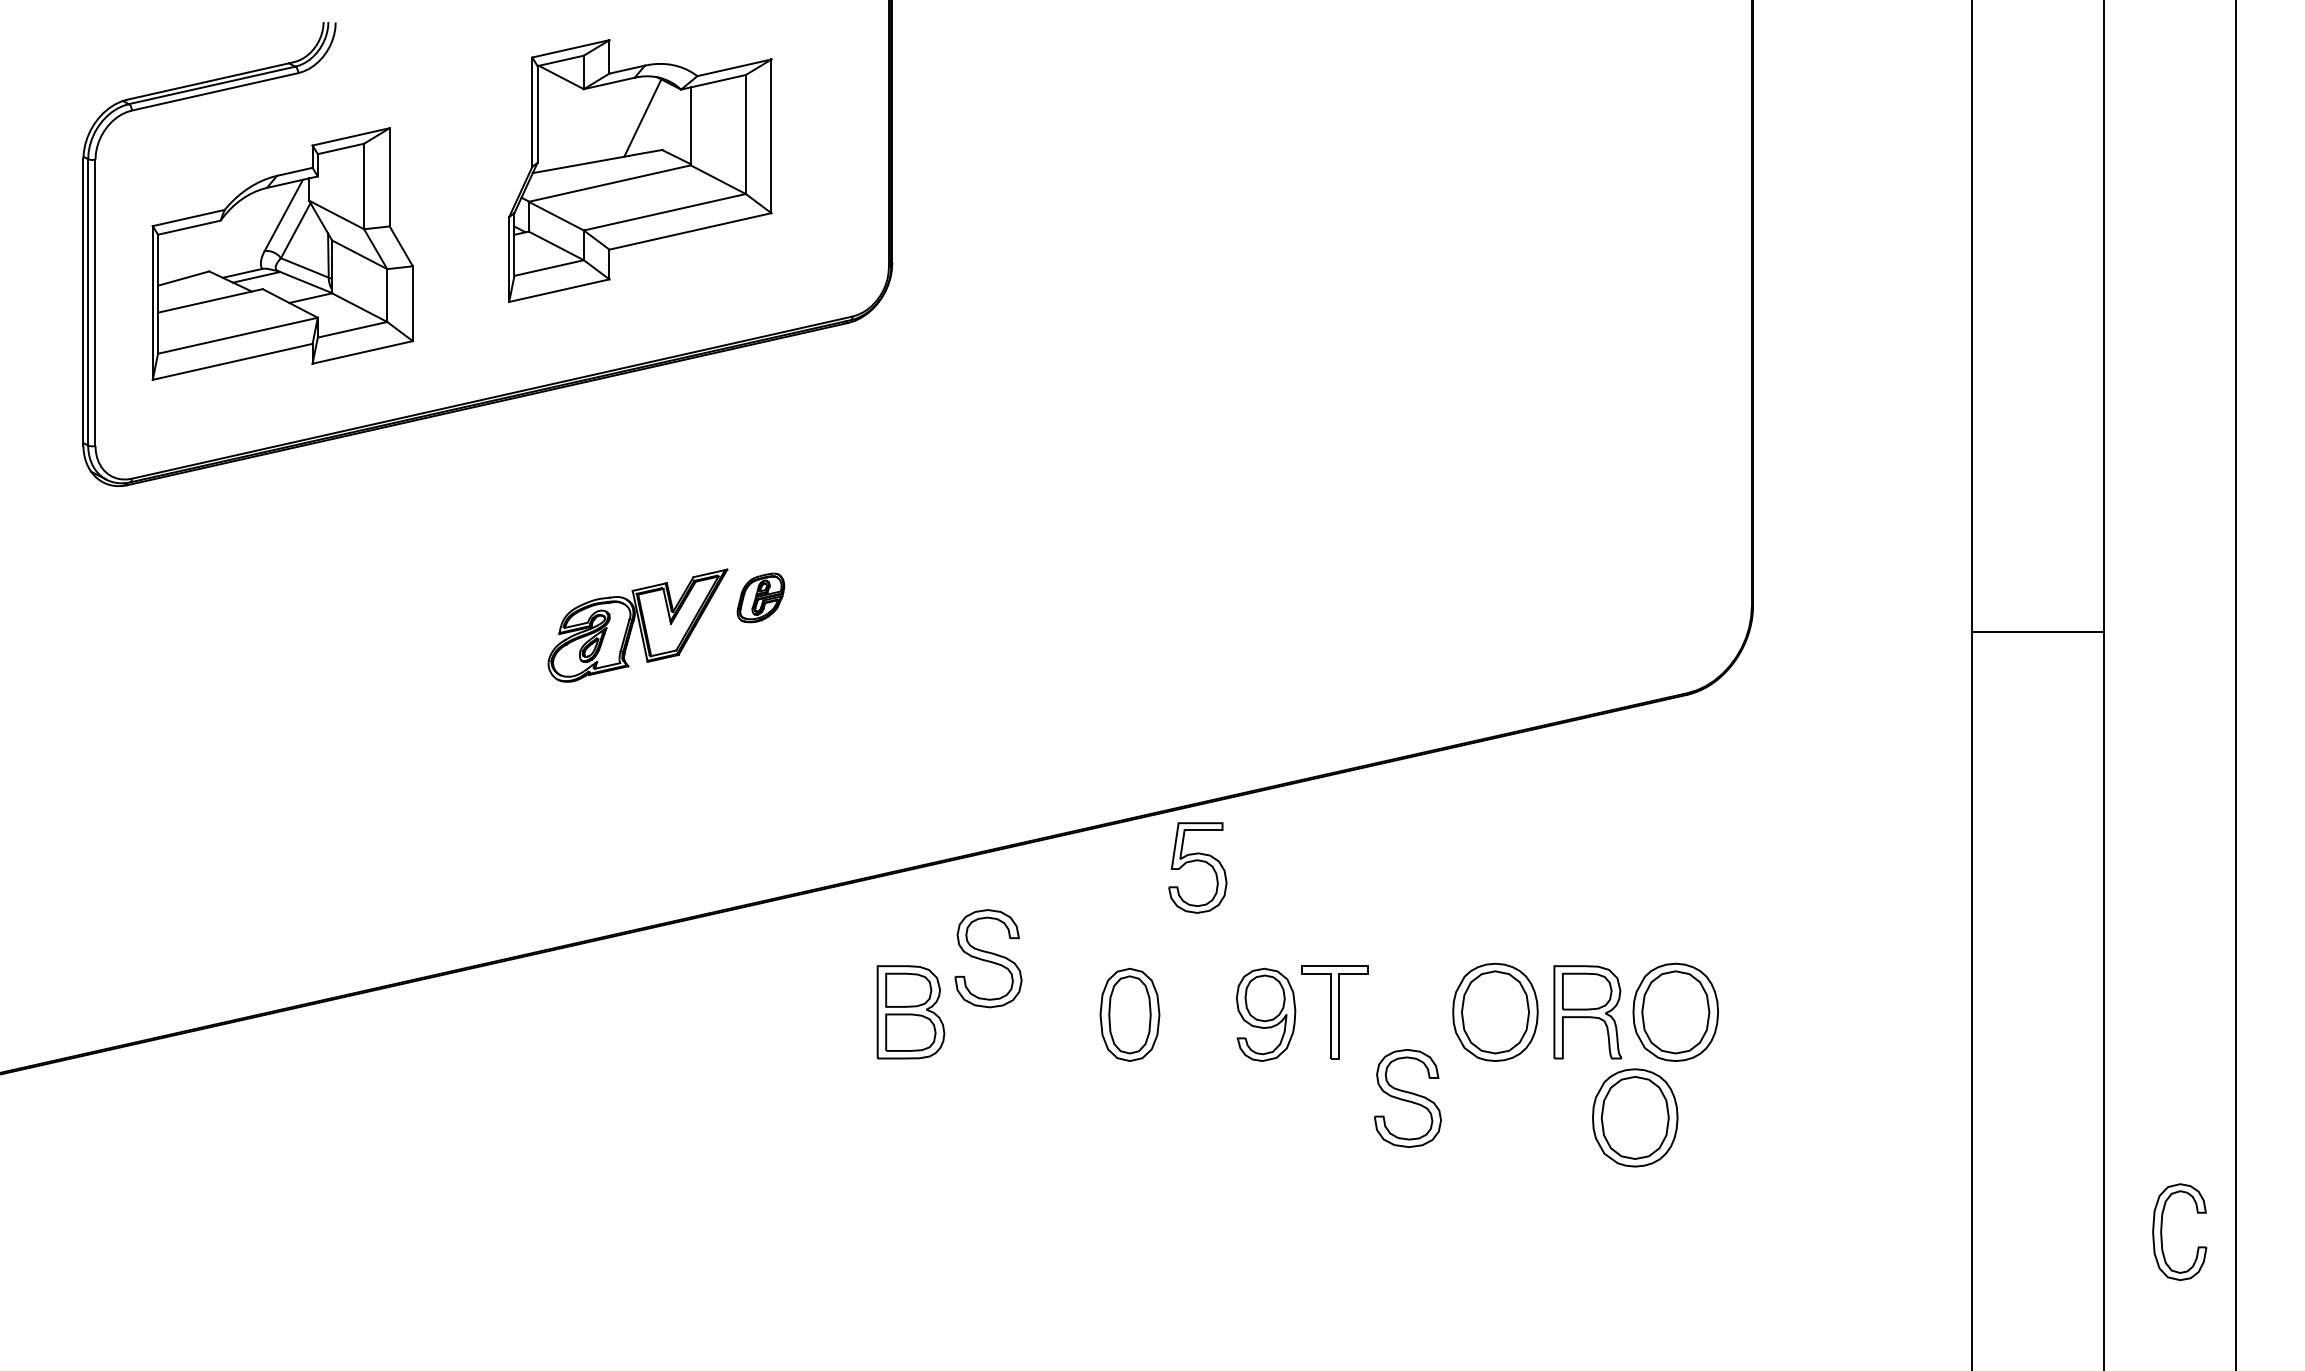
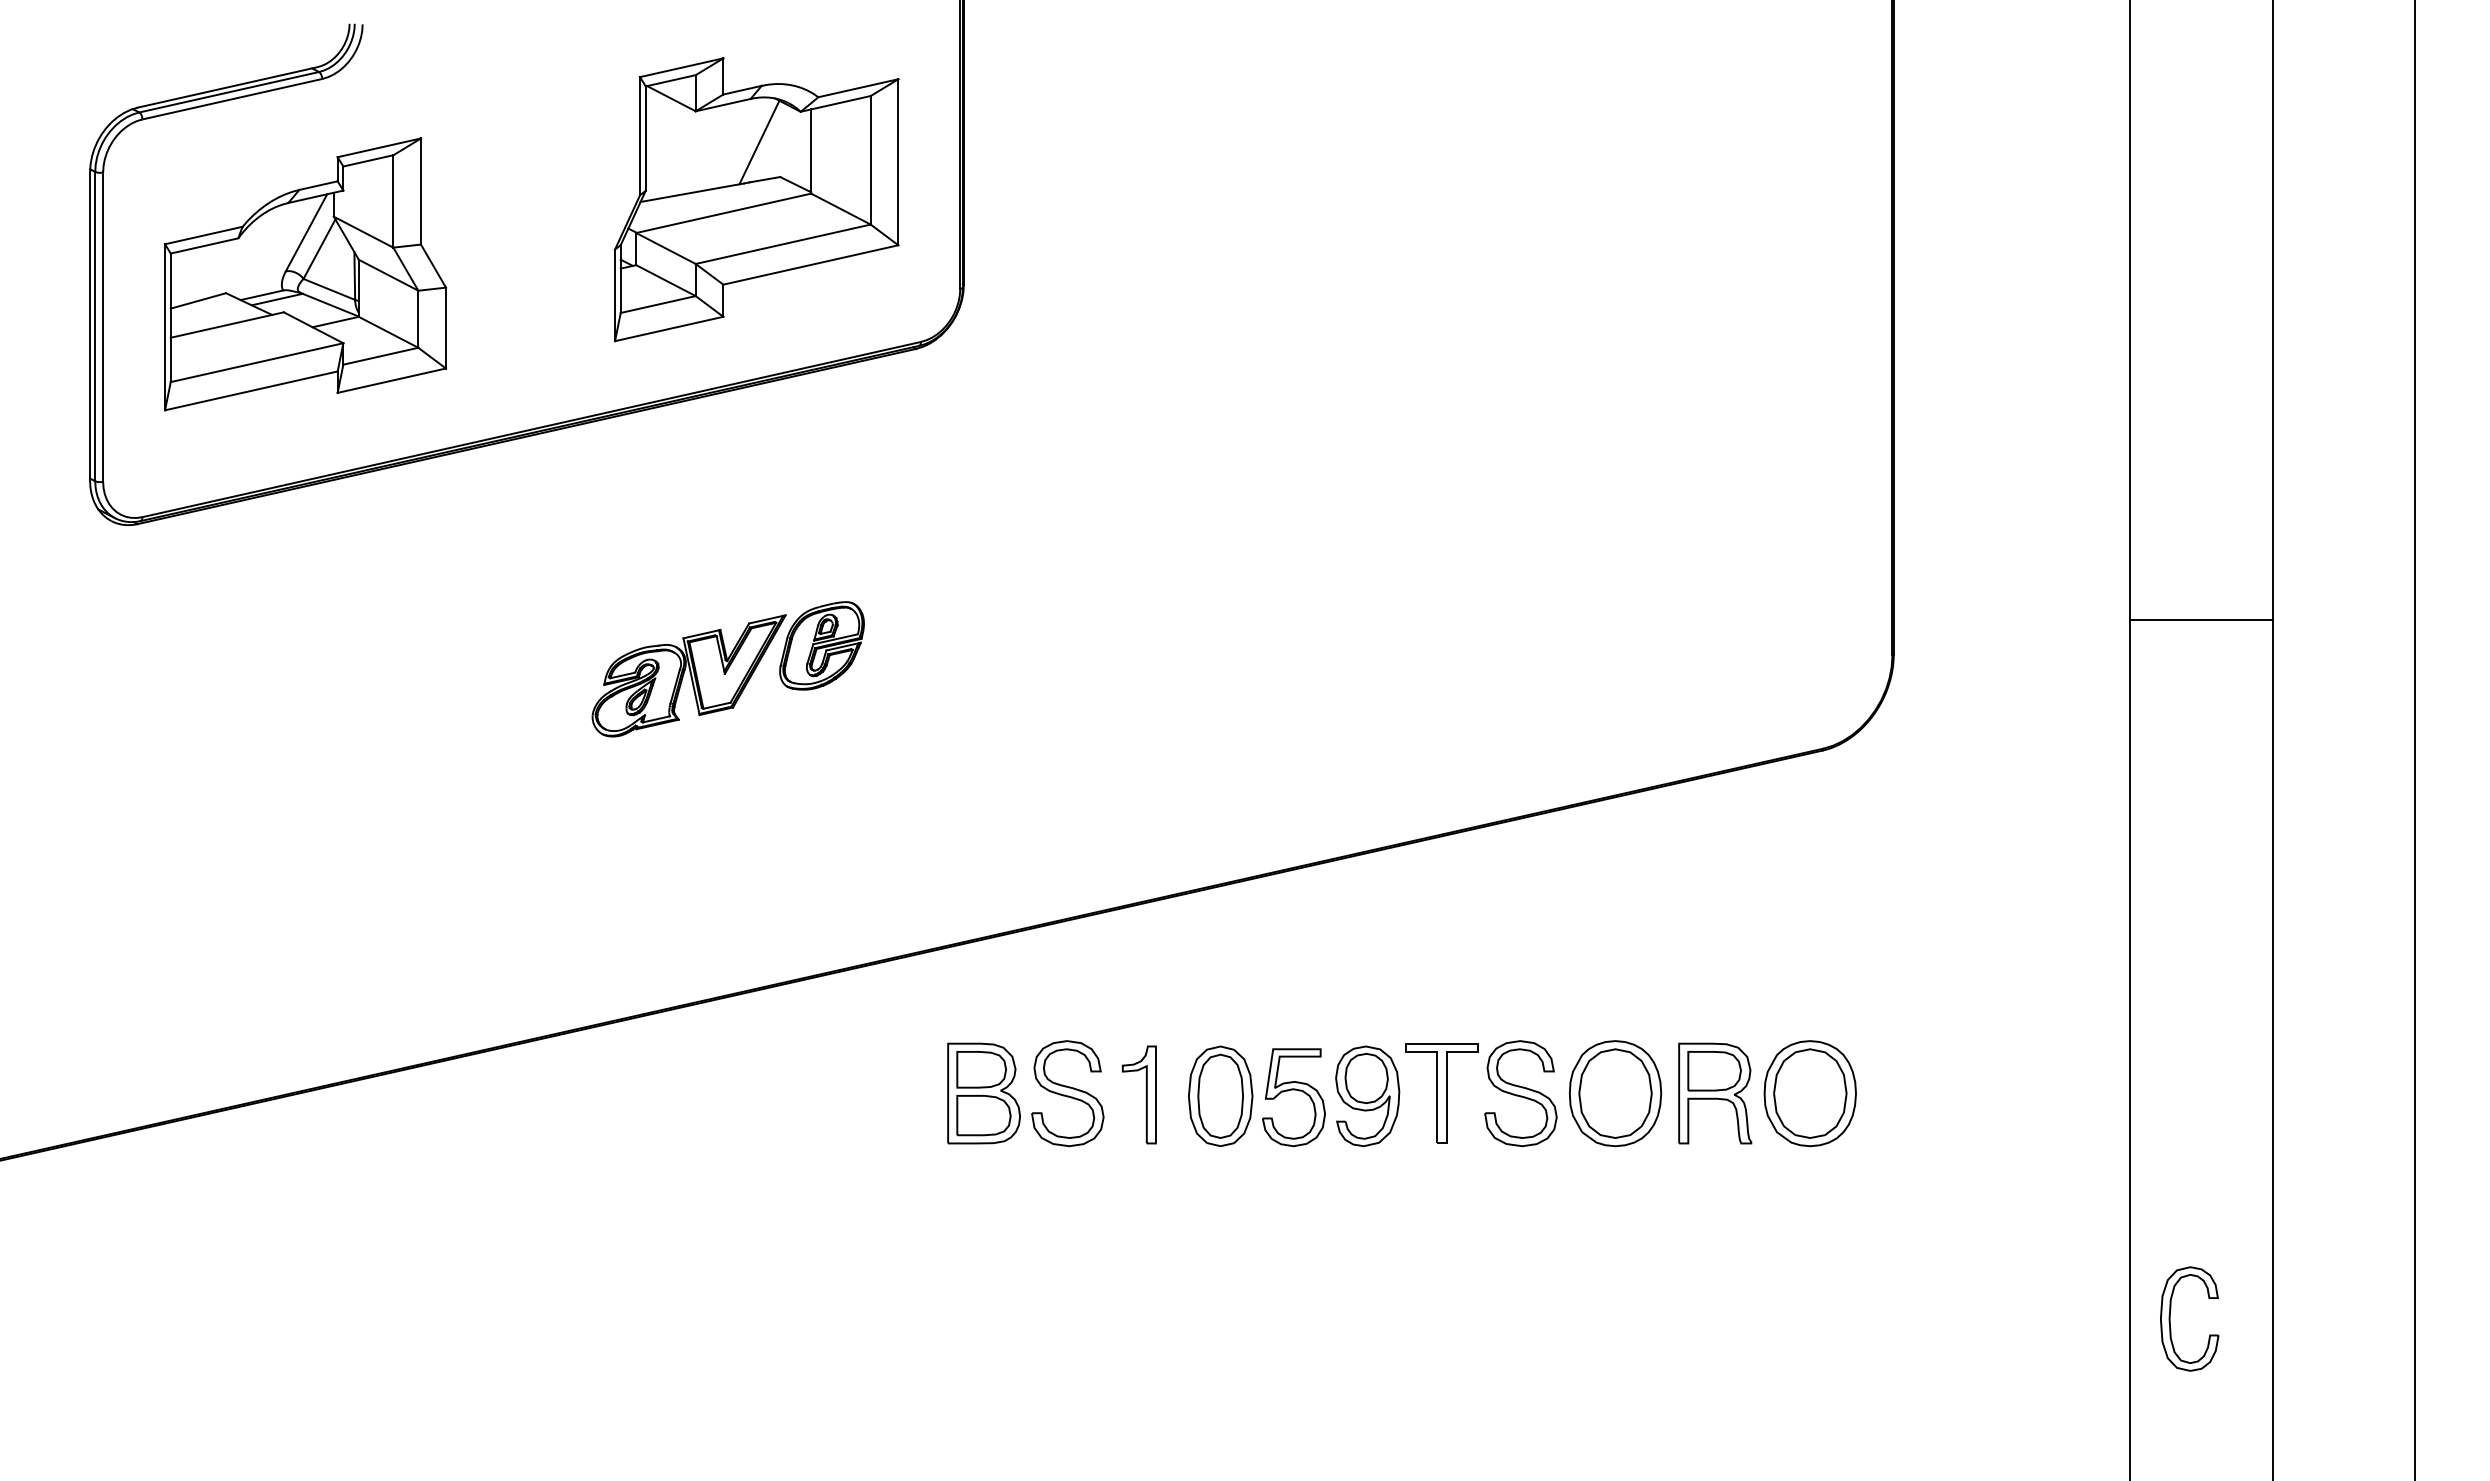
part: (640, 170) -> (756, 199), moved
part: (760, 597) -> (821, 645), size x1.67
line: (2037, 631) -> (2201, 619), moved
part: (1197, 861) -> (1293, 1090), moved
part: (988, 958) -> (1067, 1093), moved
part: (1060, 1013) -> (1145, 1094), added
part: (1407, 1098) -> (1520, 1093), moved
part: (1635, 1117) -> (1766, 1207), removed
part: (2161, 1231) -> (2170, 1318), moved

